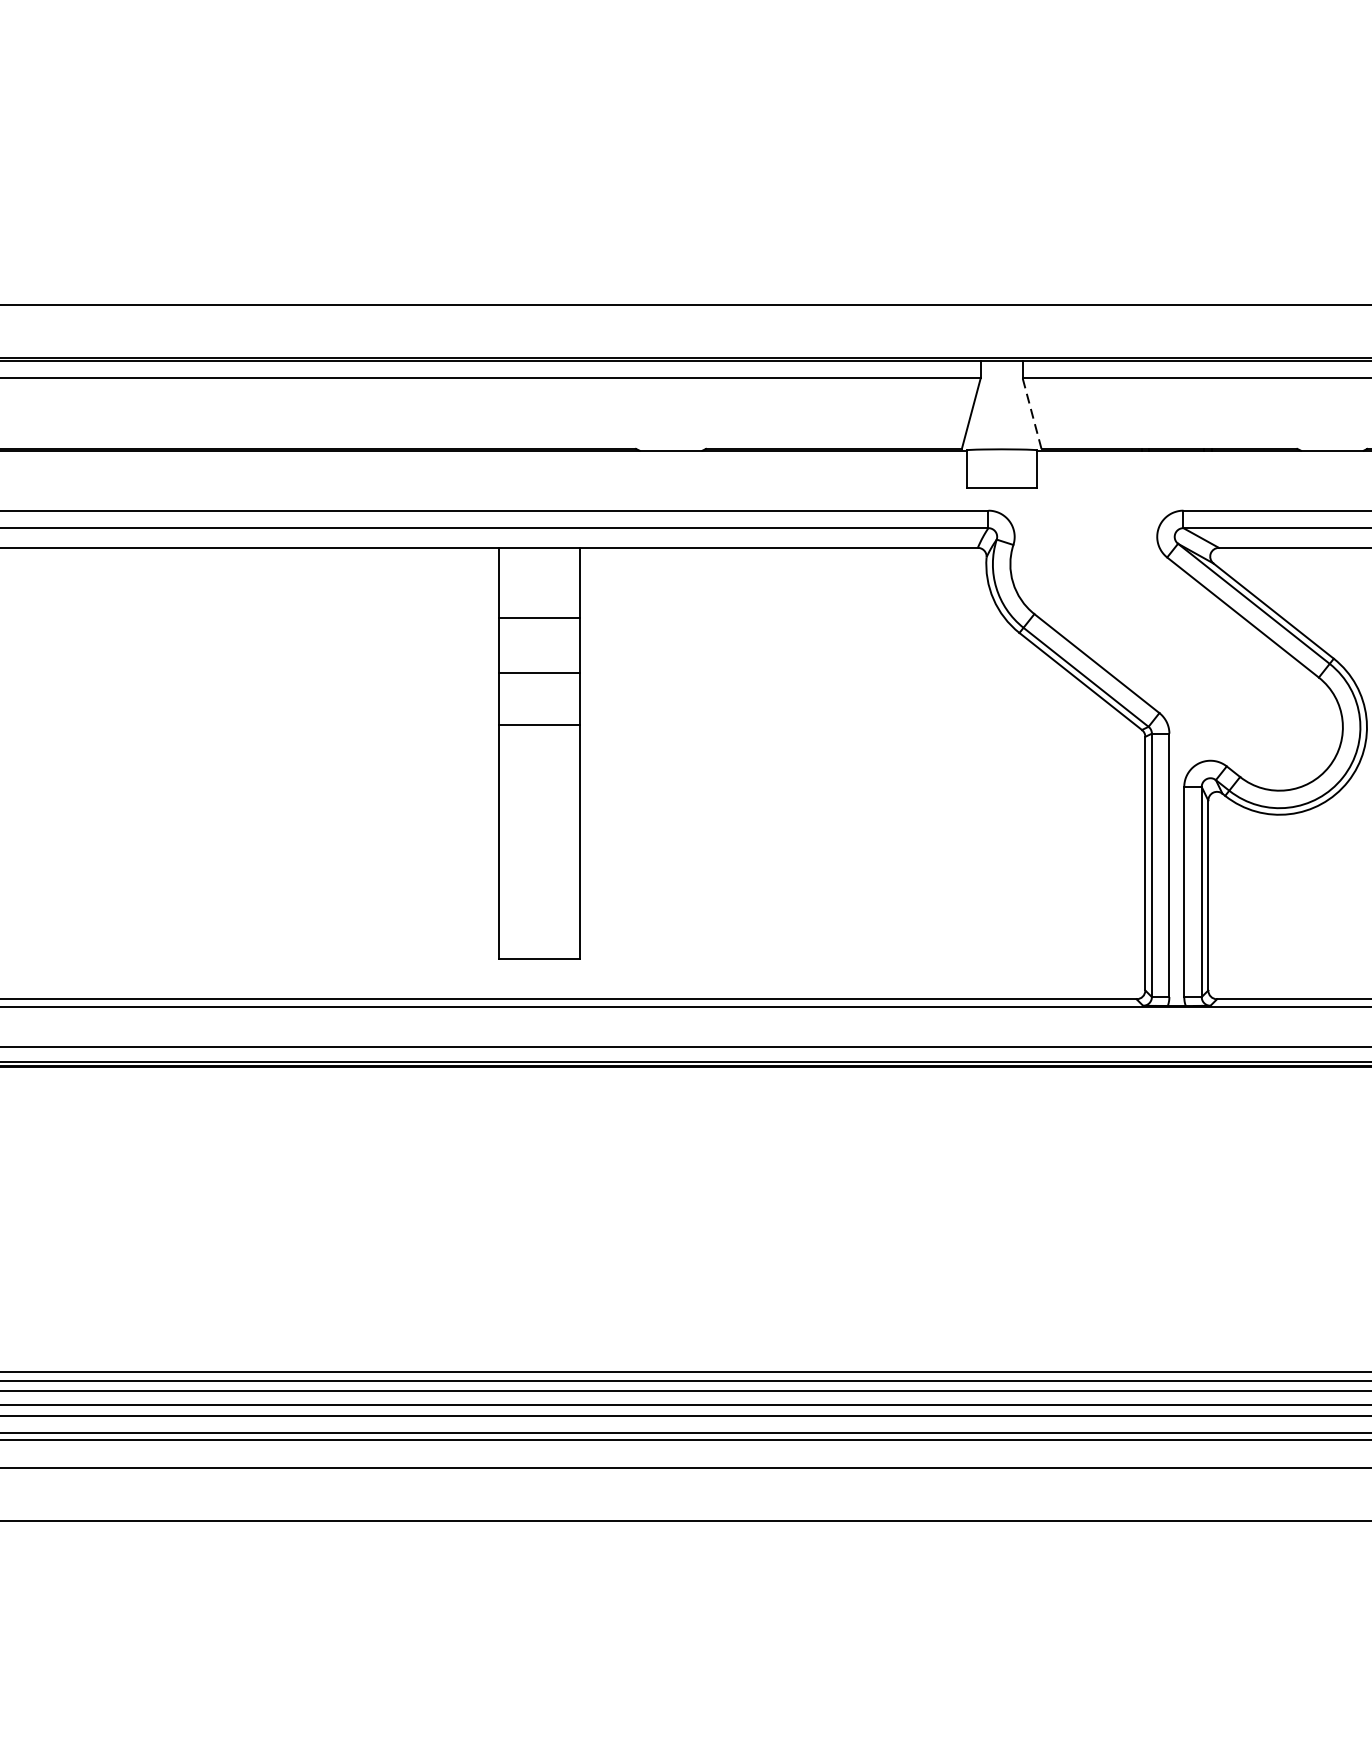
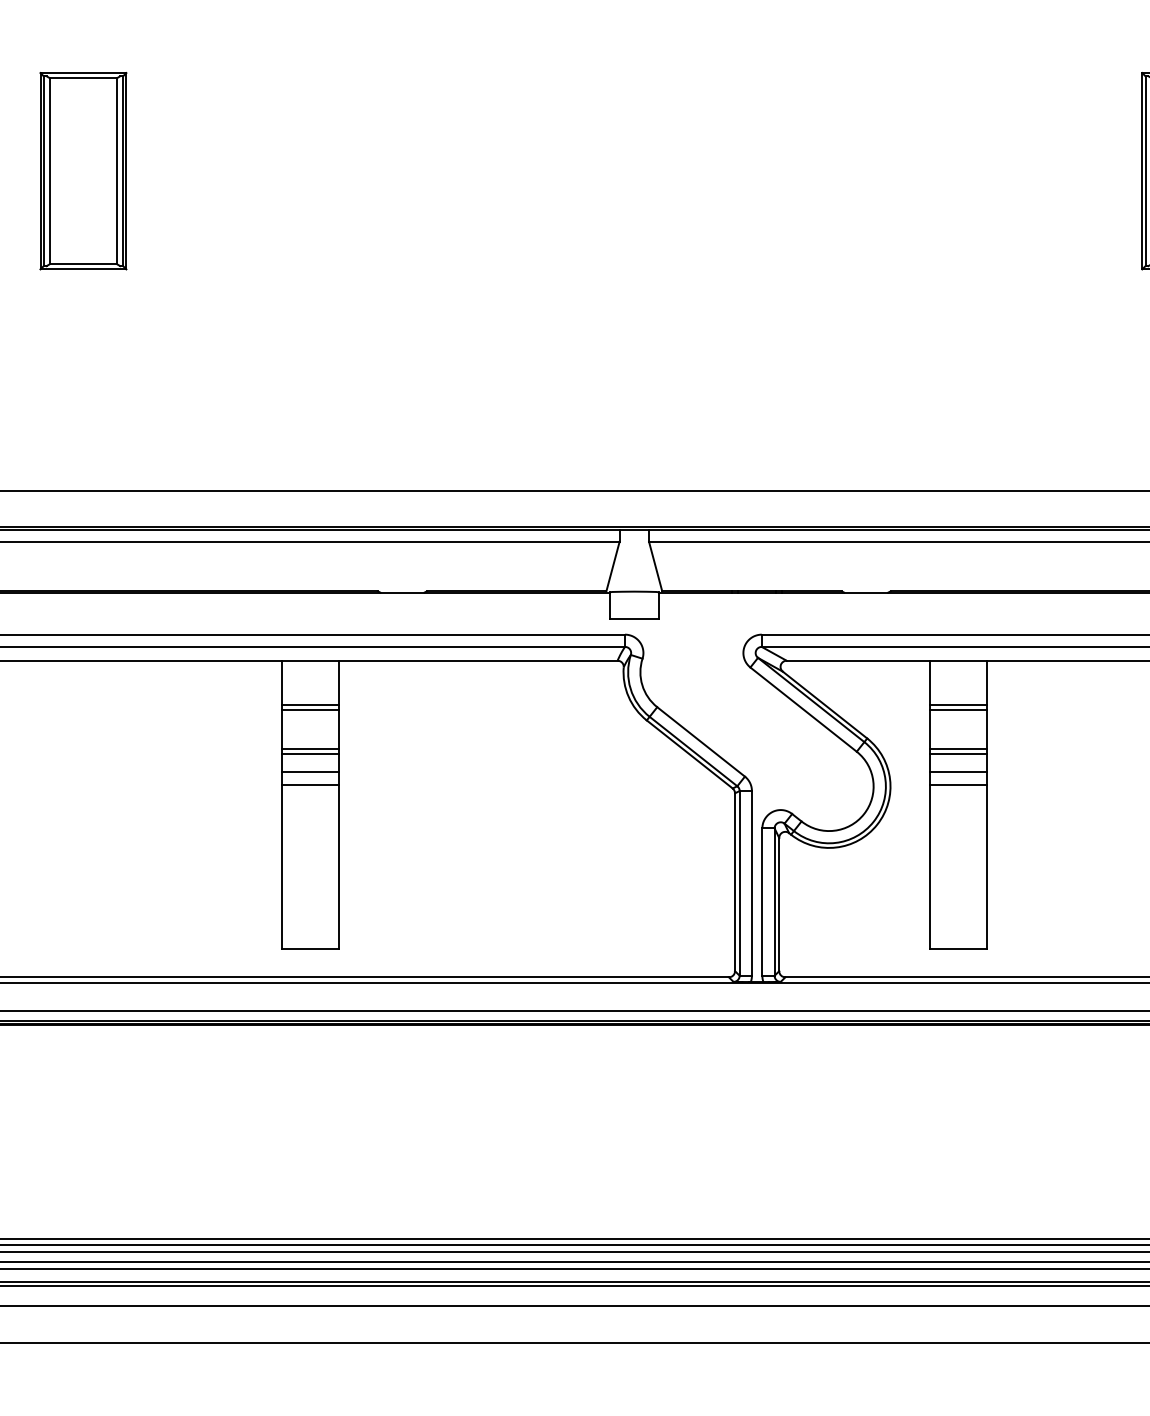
line: (1031, 413) -> (655, 566), dashed -> solid
line: (539, 610) -> (310, 704), added
line: (539, 681) -> (310, 754), added
line: (539, 707) -> (310, 772), added

